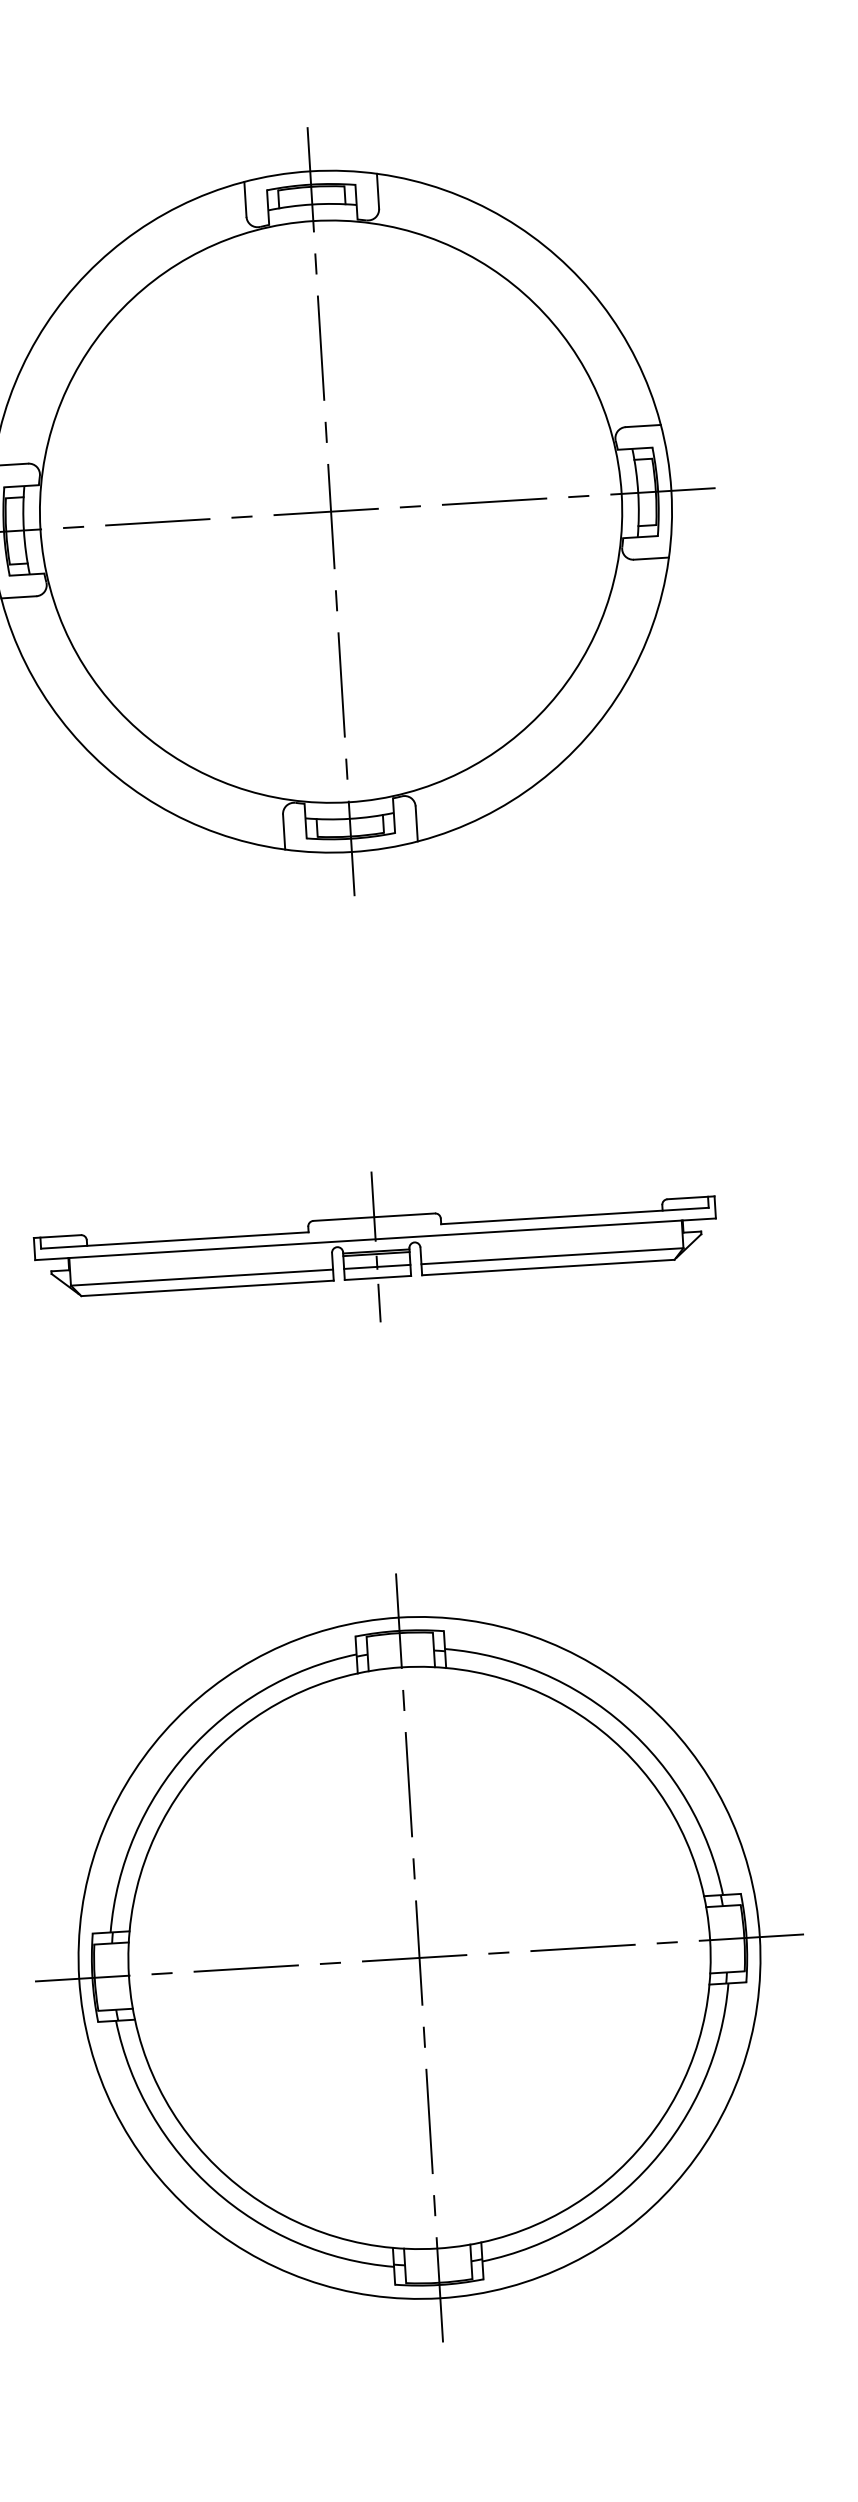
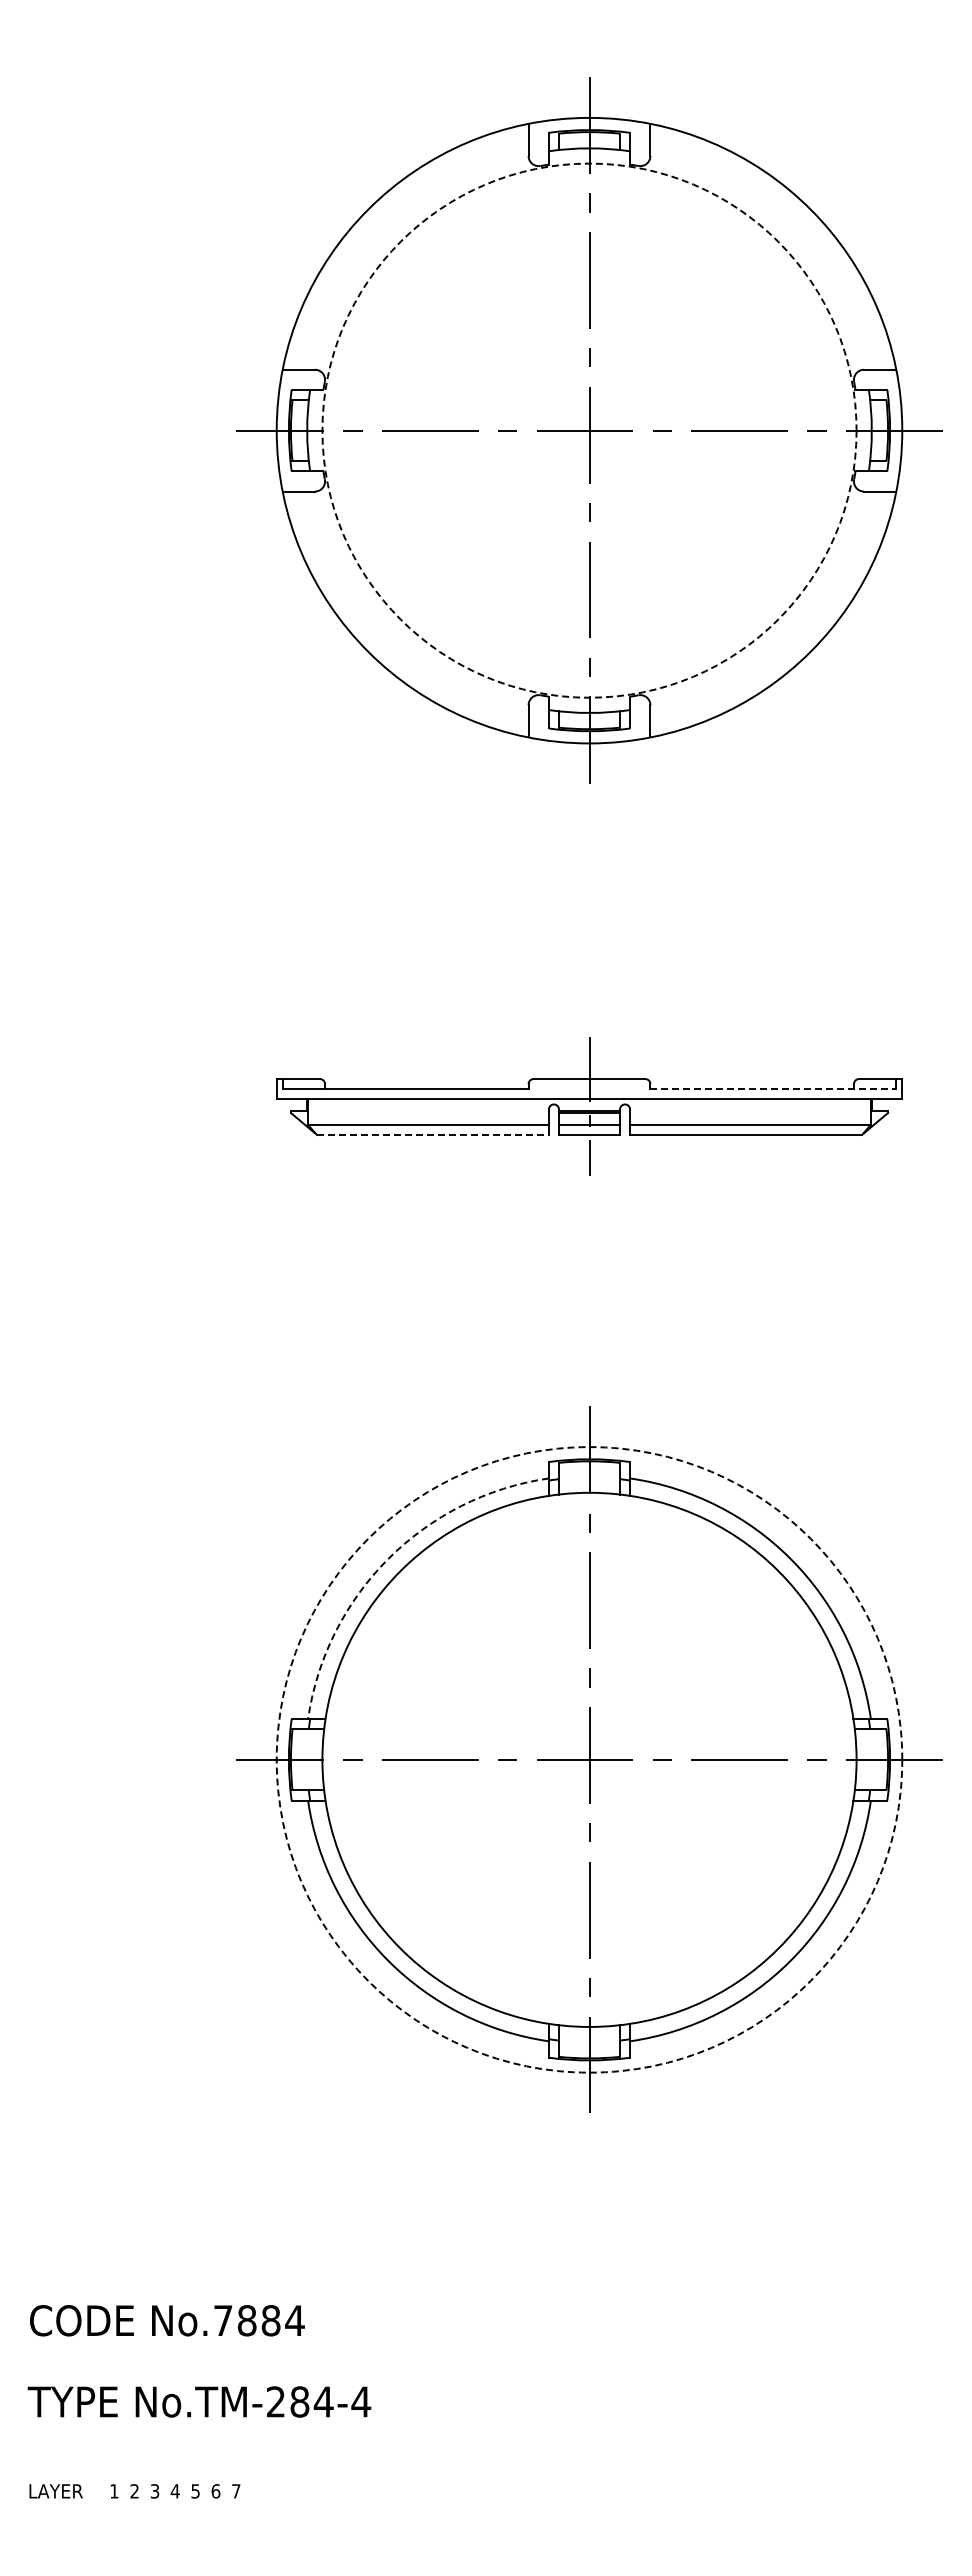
circle: (331, 511) -> (589, 430), solid -> dashed
line: (575, 1216) -> (773, 1089), solid -> dashed
line: (207, 1287) -> (432, 1134), solid -> dashed
arc: (187, 1752) -> (388, 1558), solid -> dashed
circle: (419, 1957) -> (589, 1759), solid -> dashed

